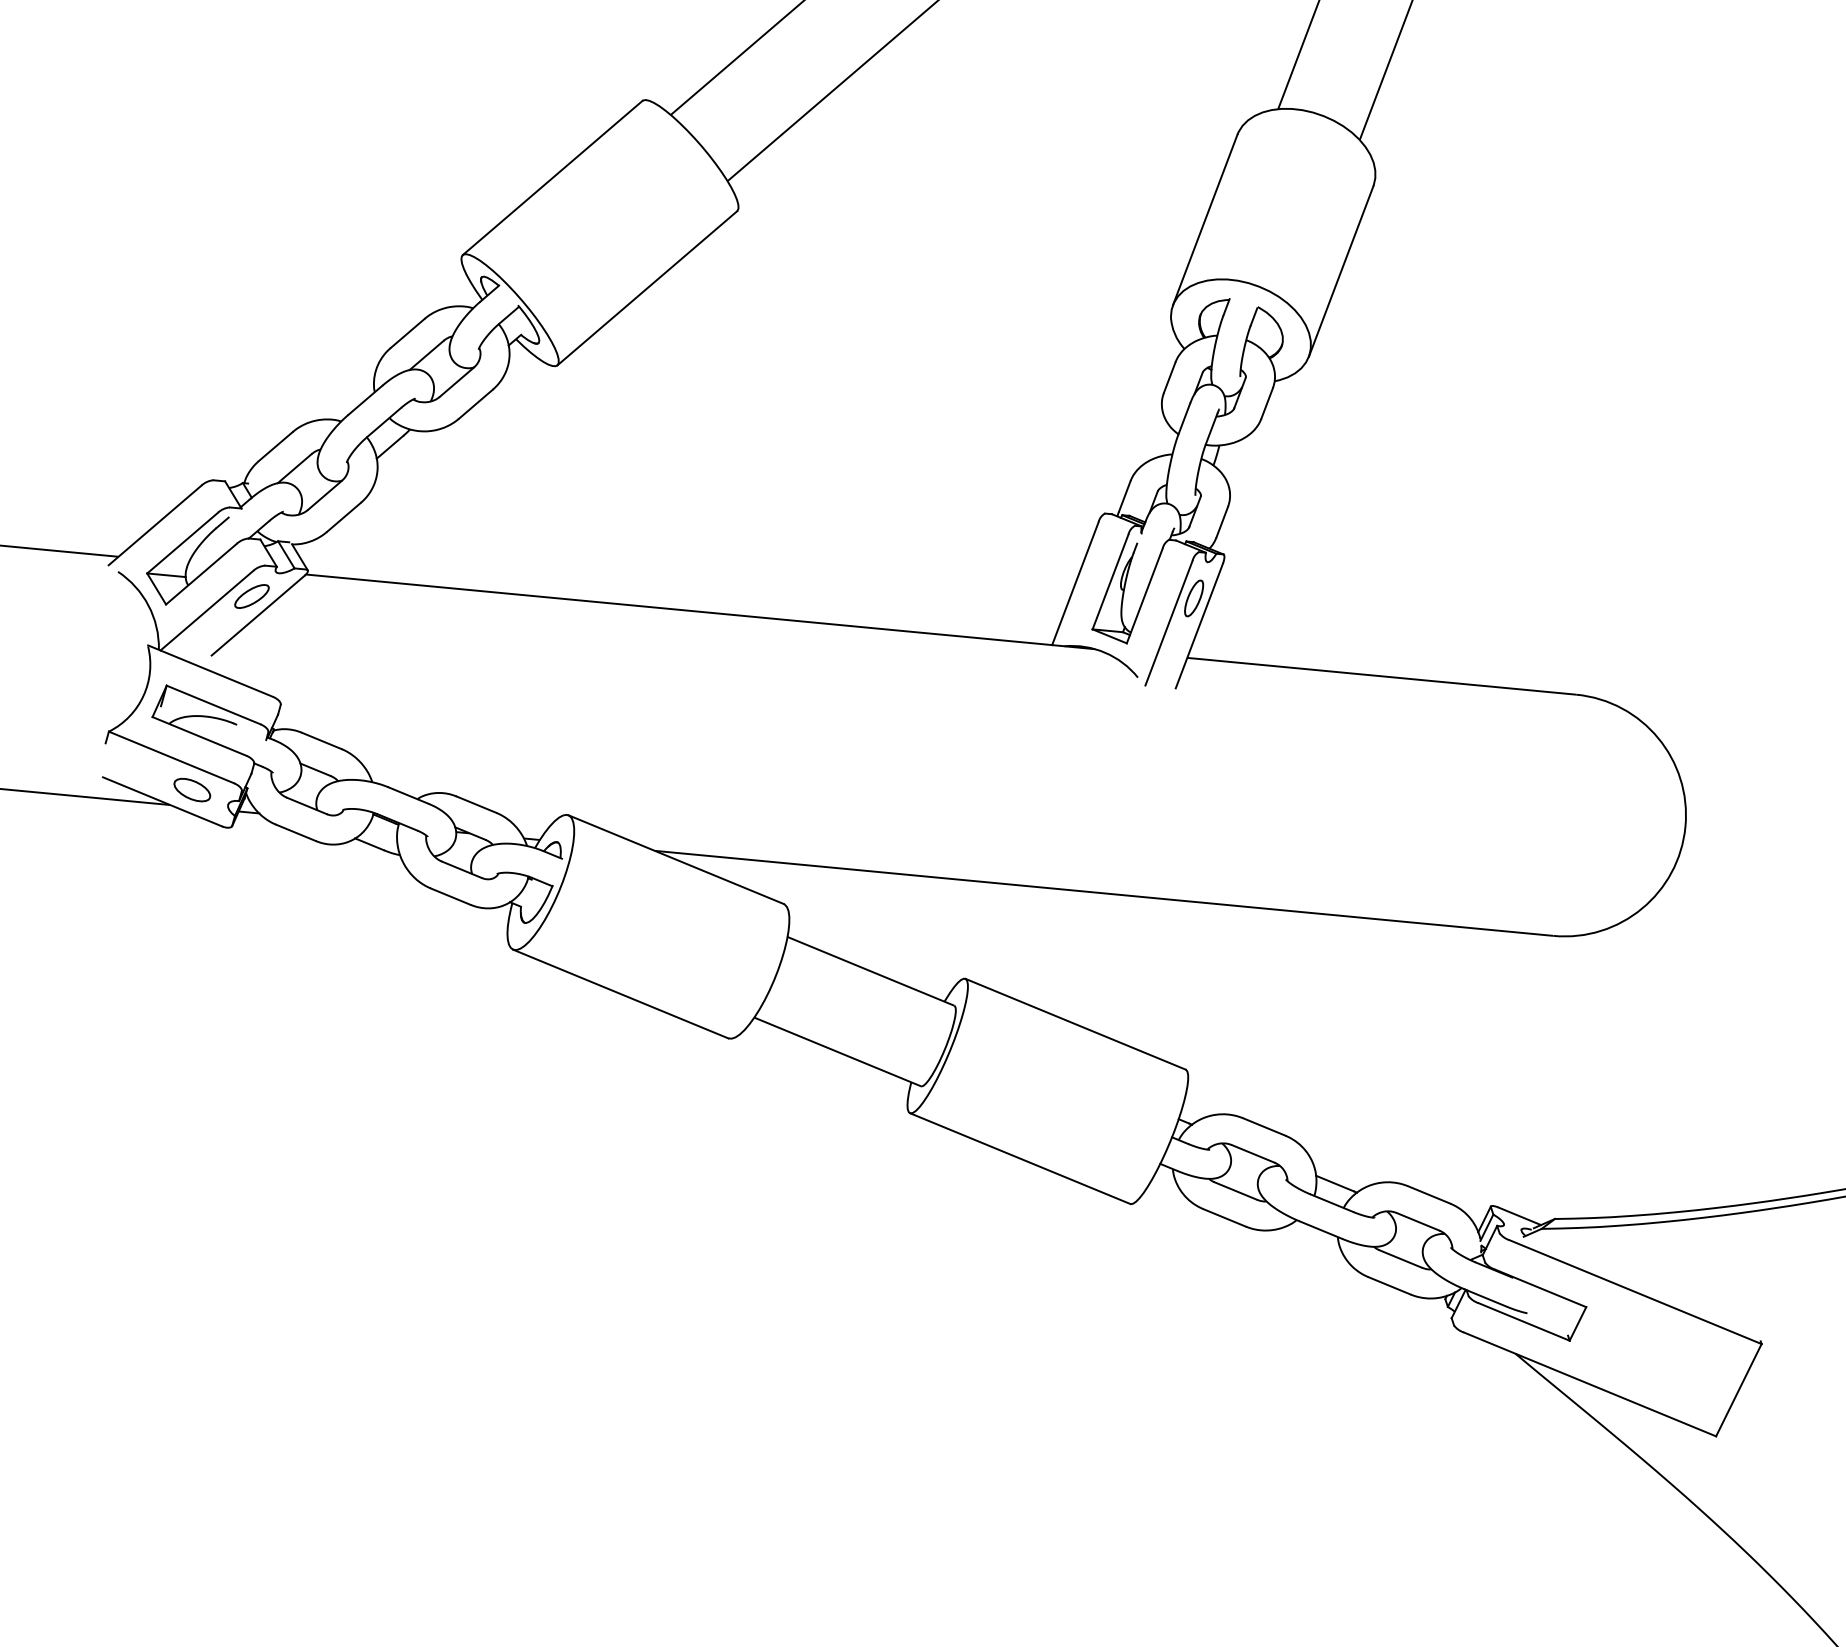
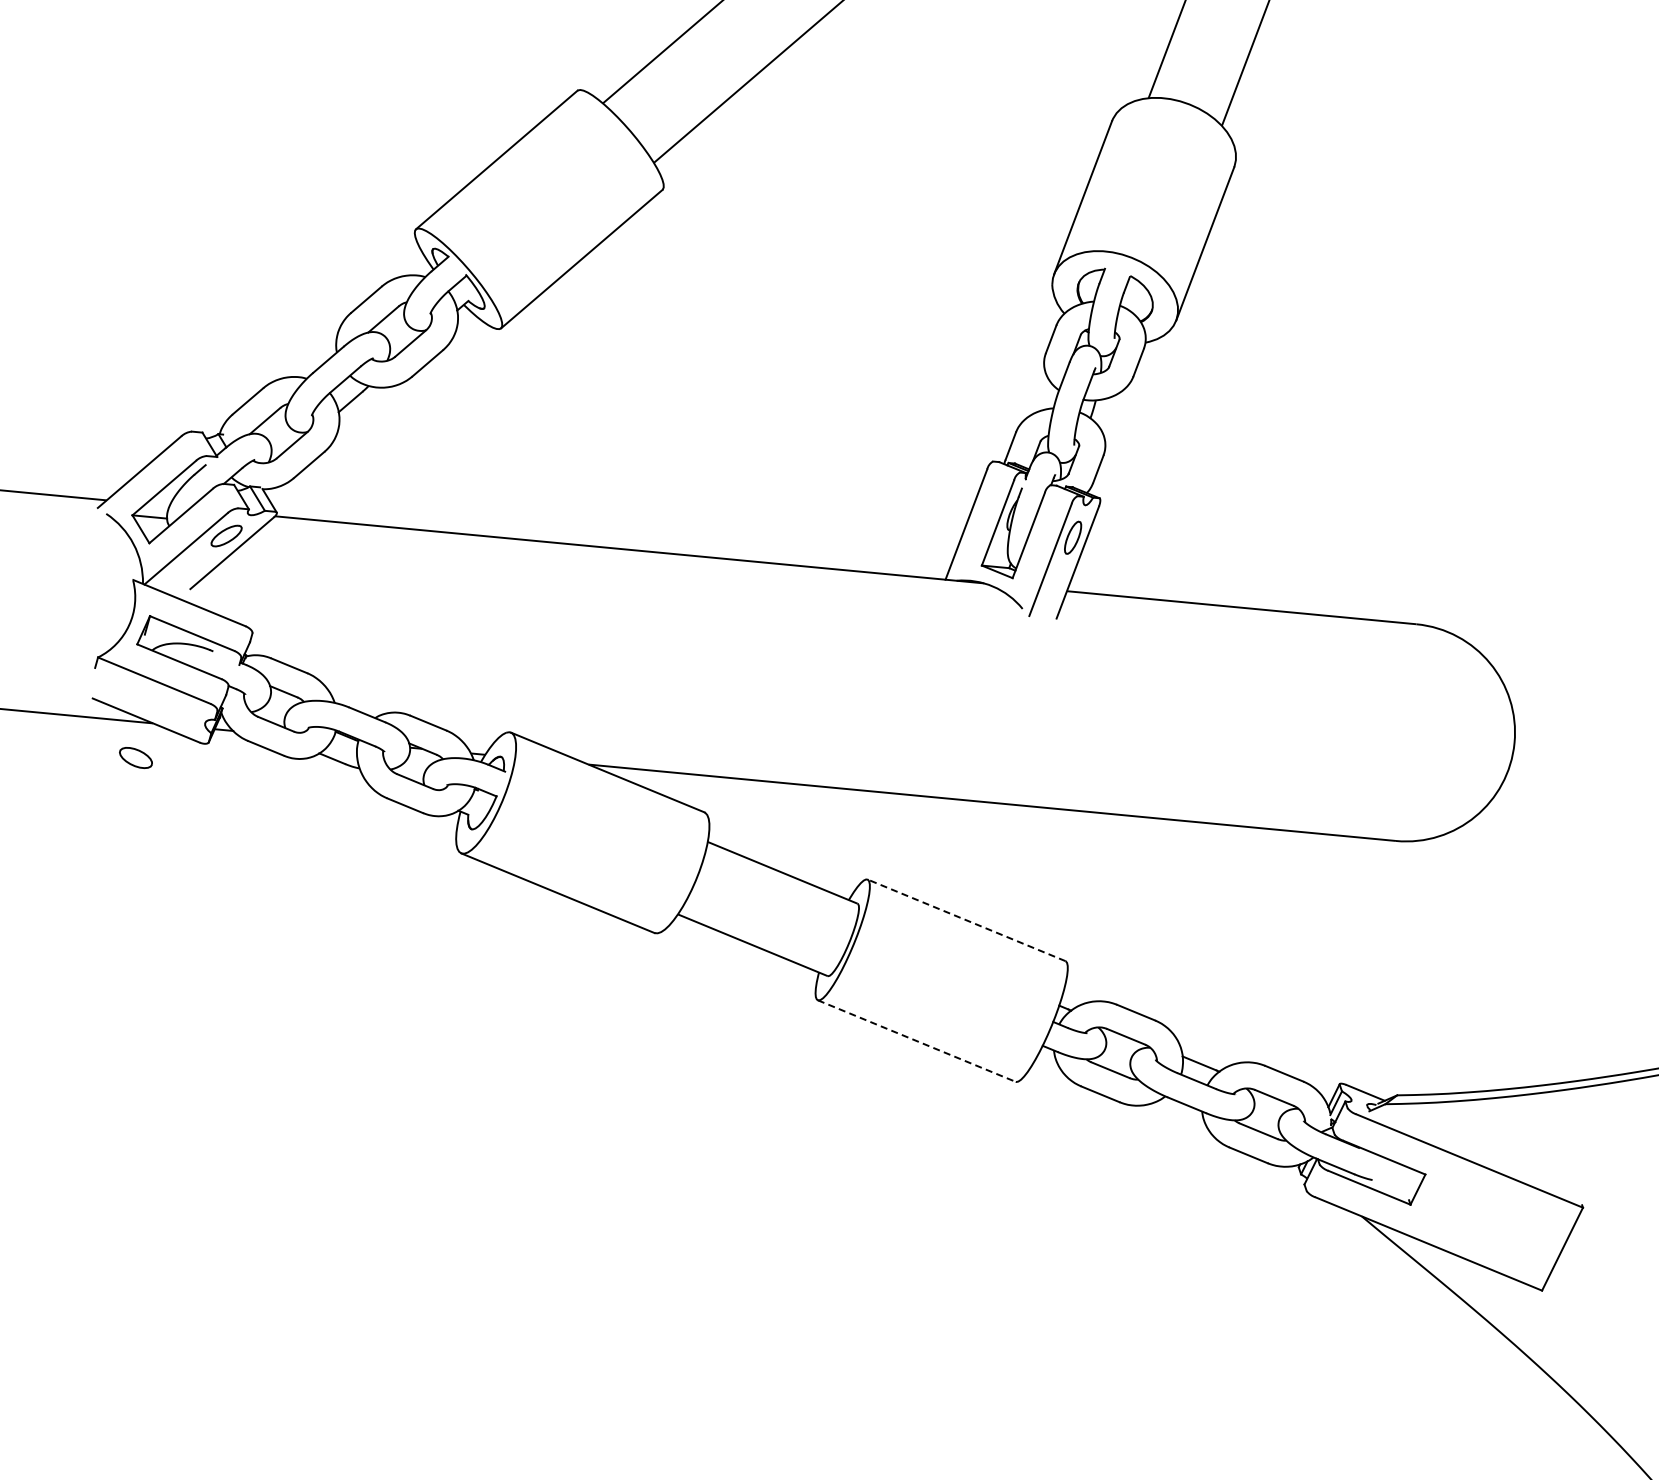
part: (191, 789) -> (135, 757), moved
line: (1075, 1024) -> (966, 920), solid -> dashed
line: (1020, 1159) -> (917, 1041), solid -> dashed

